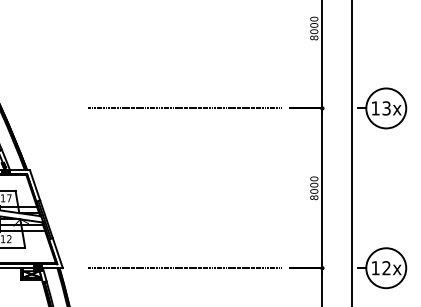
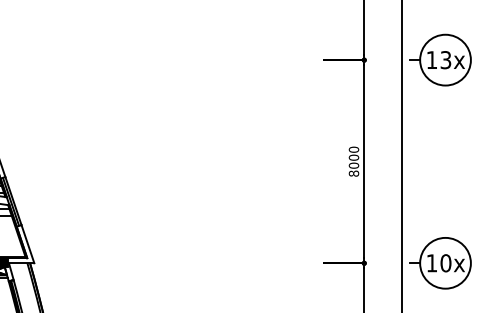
line: (184, 108) -> (188, 60), removed
line: (184, 268) -> (188, 263), removed
text: (386, 268) -> (445, 263), 12x -> 10x

